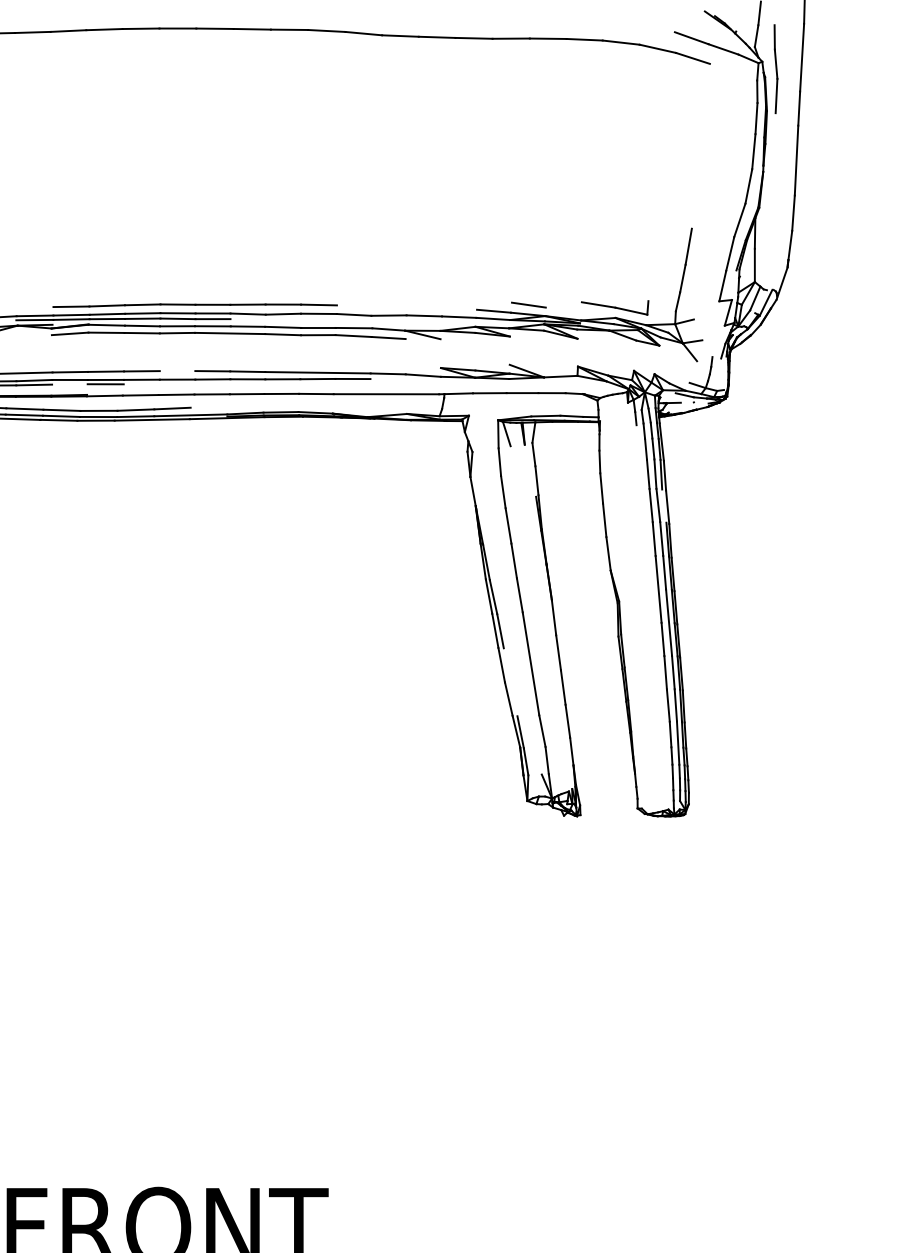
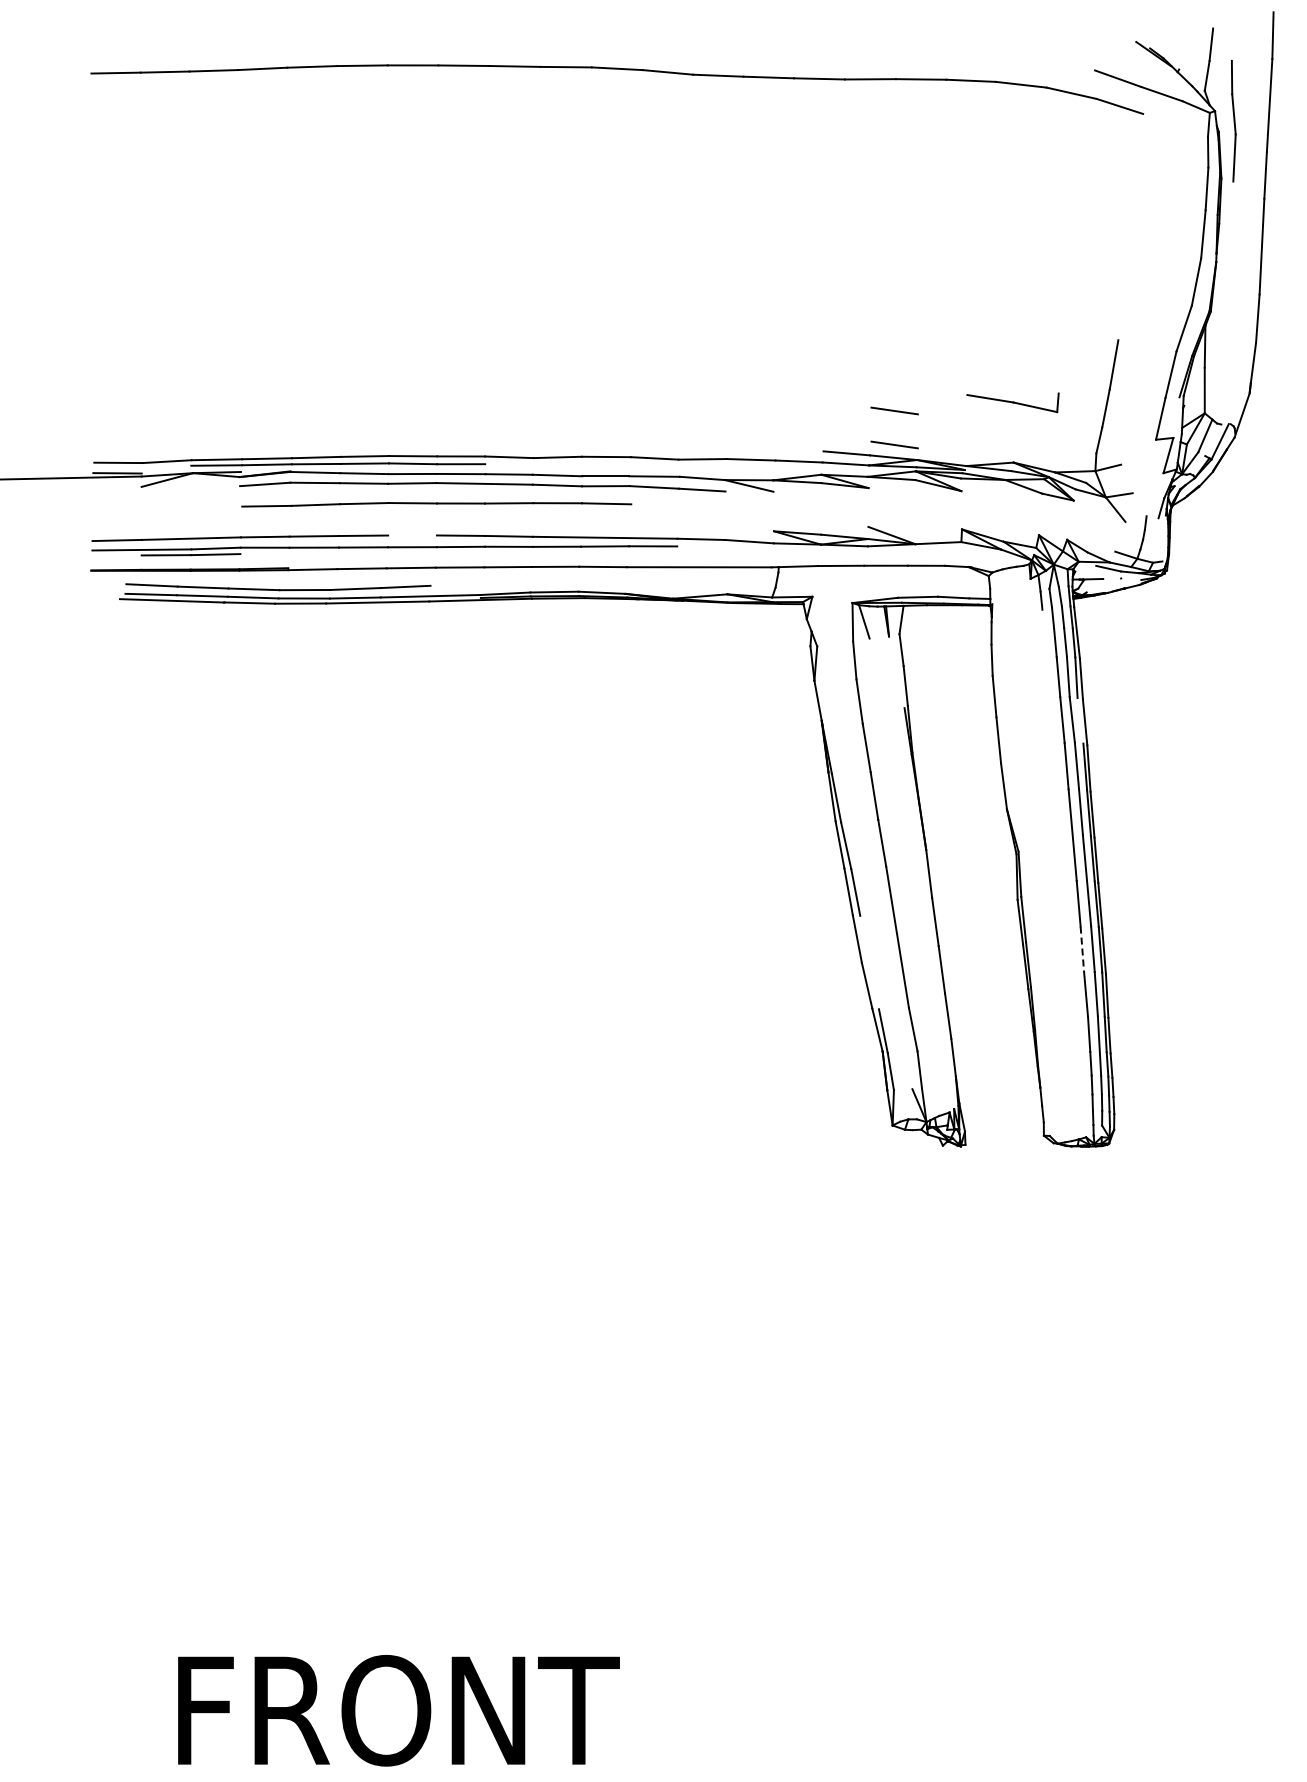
line: (528, 280) -> (894, 410), added
part: (195, 305) -> (436, 504), moved
part: (614, 307) -> (1012, 402), moved
line: (105, 384) -> (313, 553), removed
line: (665, 672) -> (1082, 949), solid -> dashed

